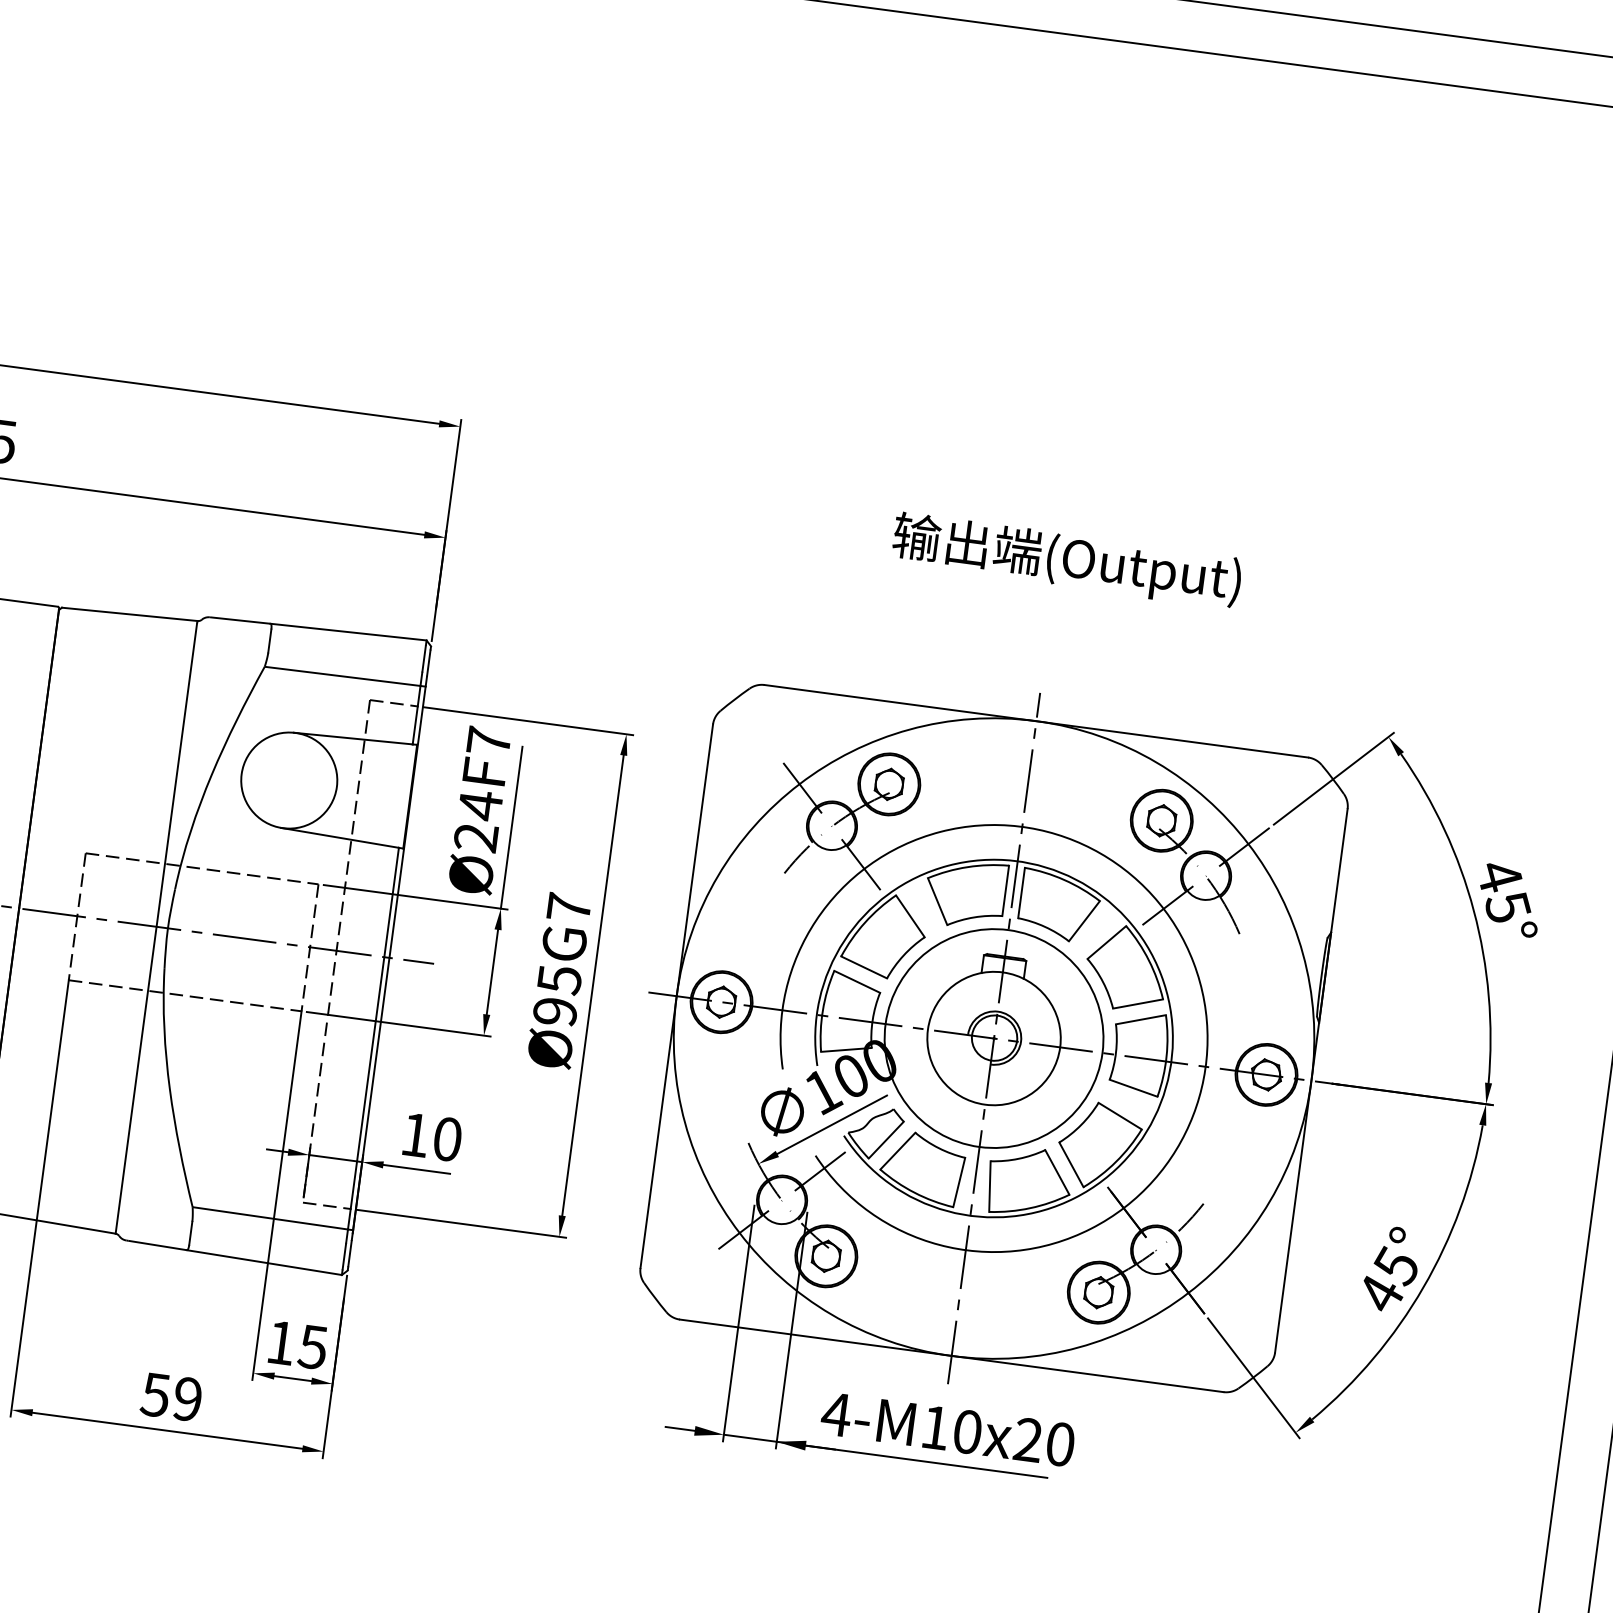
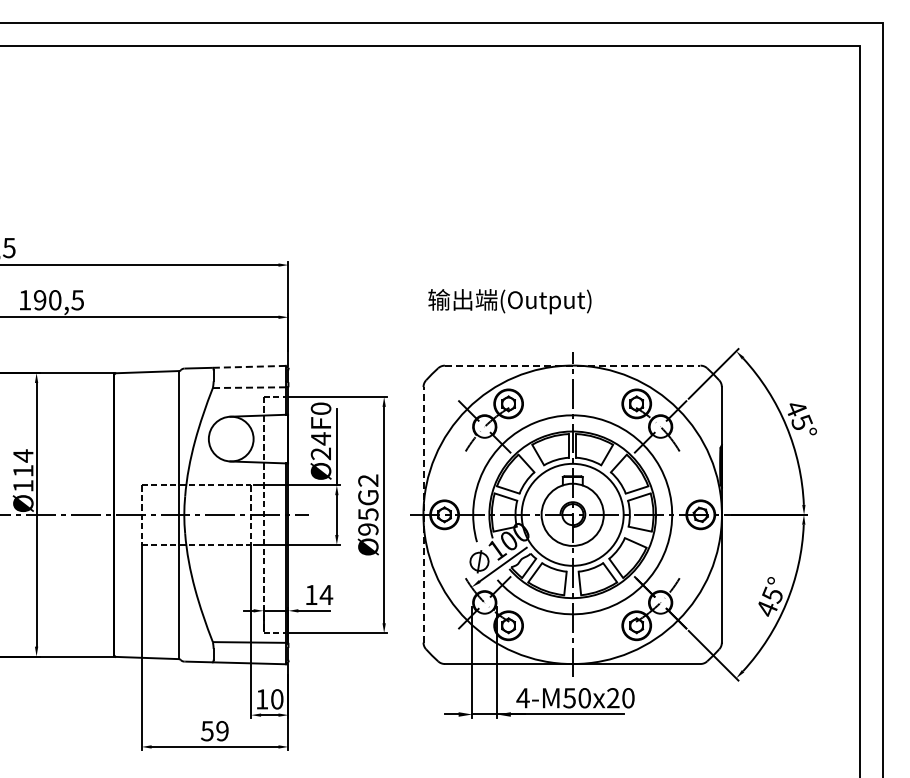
text: (1066, 560) -> (509, 301), moved
line: (348, 631) -> (249, 366), solid -> dashed
line: (340, 675) -> (248, 387), solid -> dashed
line: (1036, 720) -> (572, 365), solid -> dashed
text: (487, 740) -> (320, 408), Ø24F7 -> Ø24F0
text: (569, 907) -> (368, 480), Ø95G7 -> Ø95G2
line: (676, 995) -> (423, 514), solid -> dashed
text: (447, 1138) -> (326, 594), 10 -> 14
text: (311, 1347) -> (276, 699), 15 -> 10
text: (935, 1428) -> (569, 698), 4-M10x20 -> 4-M50x20

